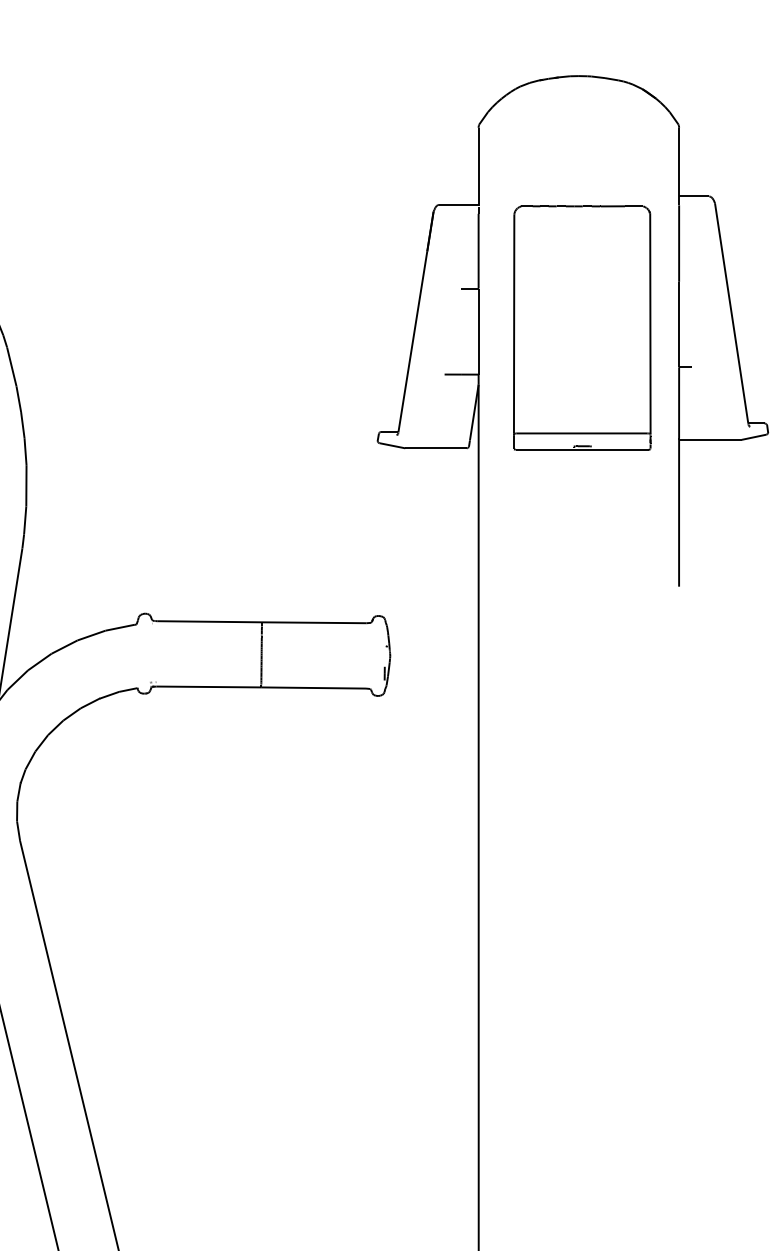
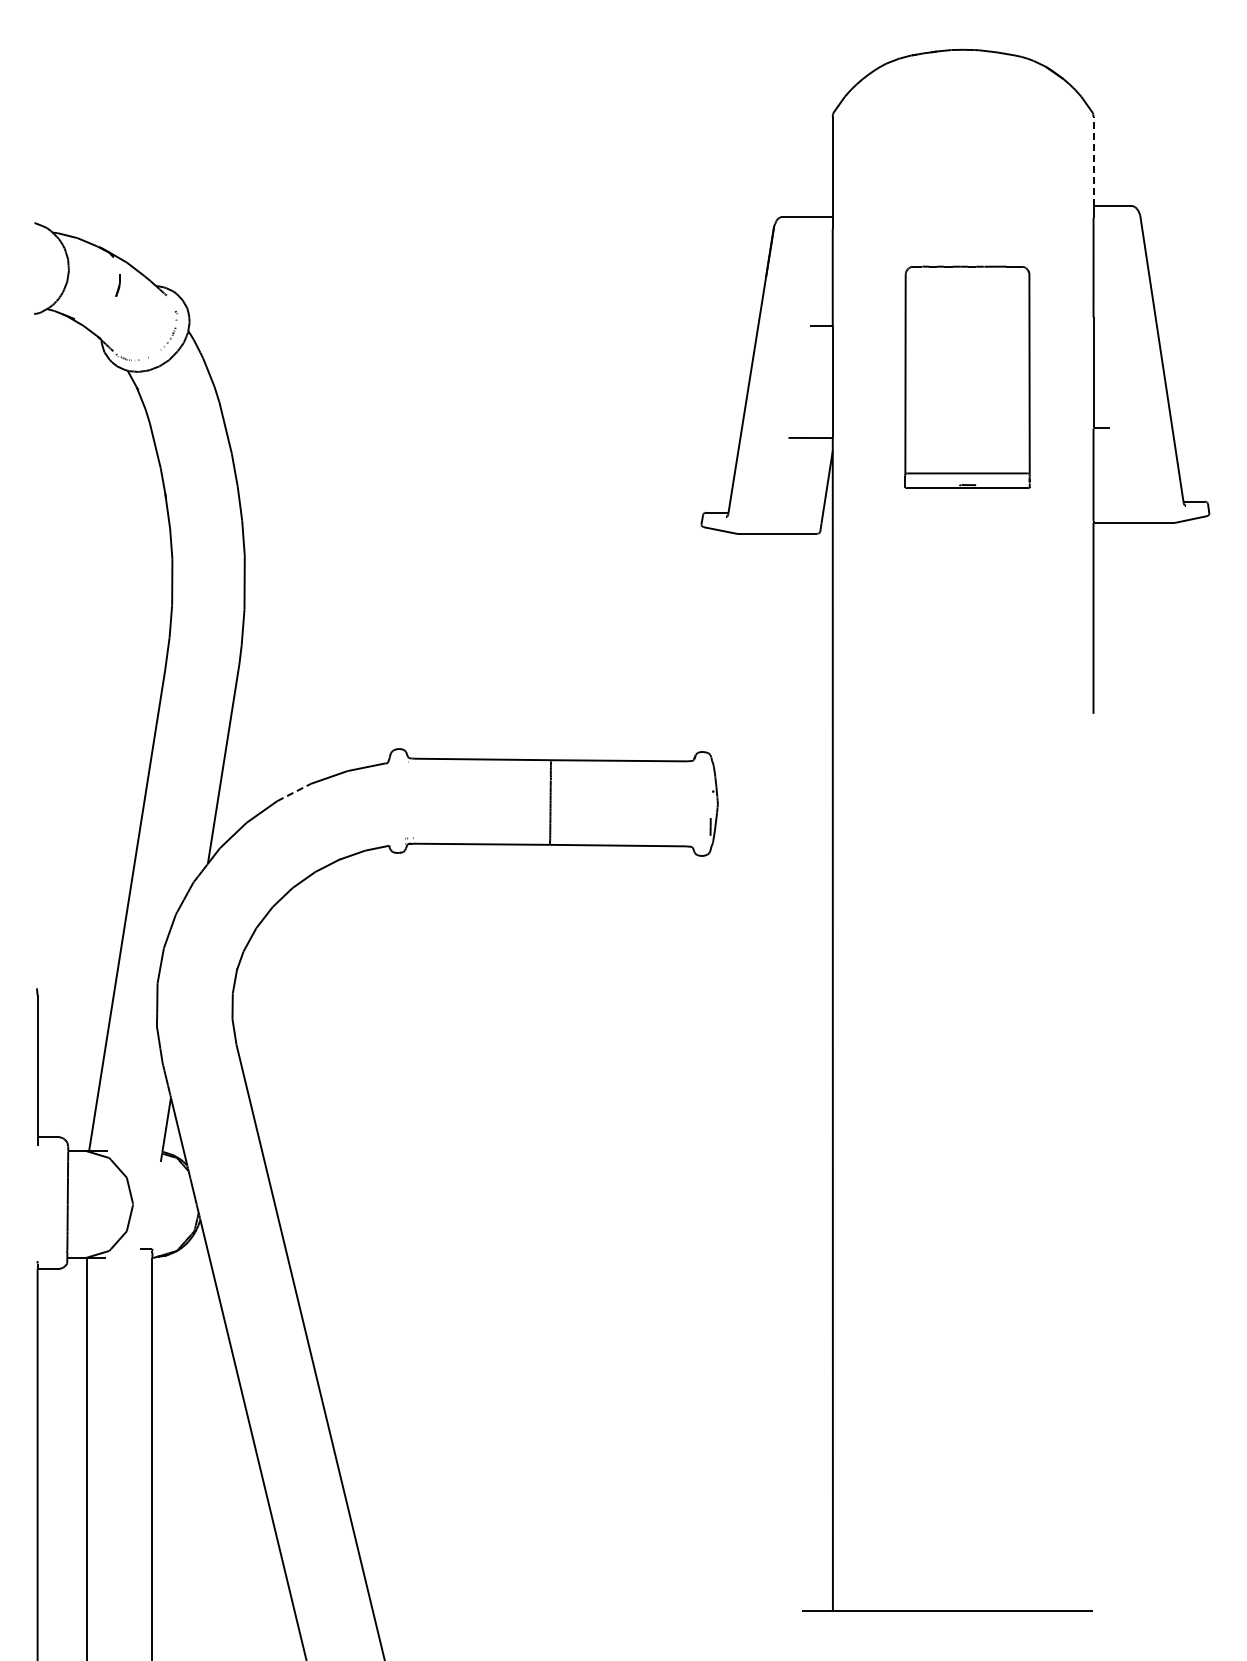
line: (679, 161) -> (1093, 161), solid -> dashed
part: (582, 328) -> (967, 377), size x0.7
line: (64, 647) -> (294, 792), solid -> dashed

